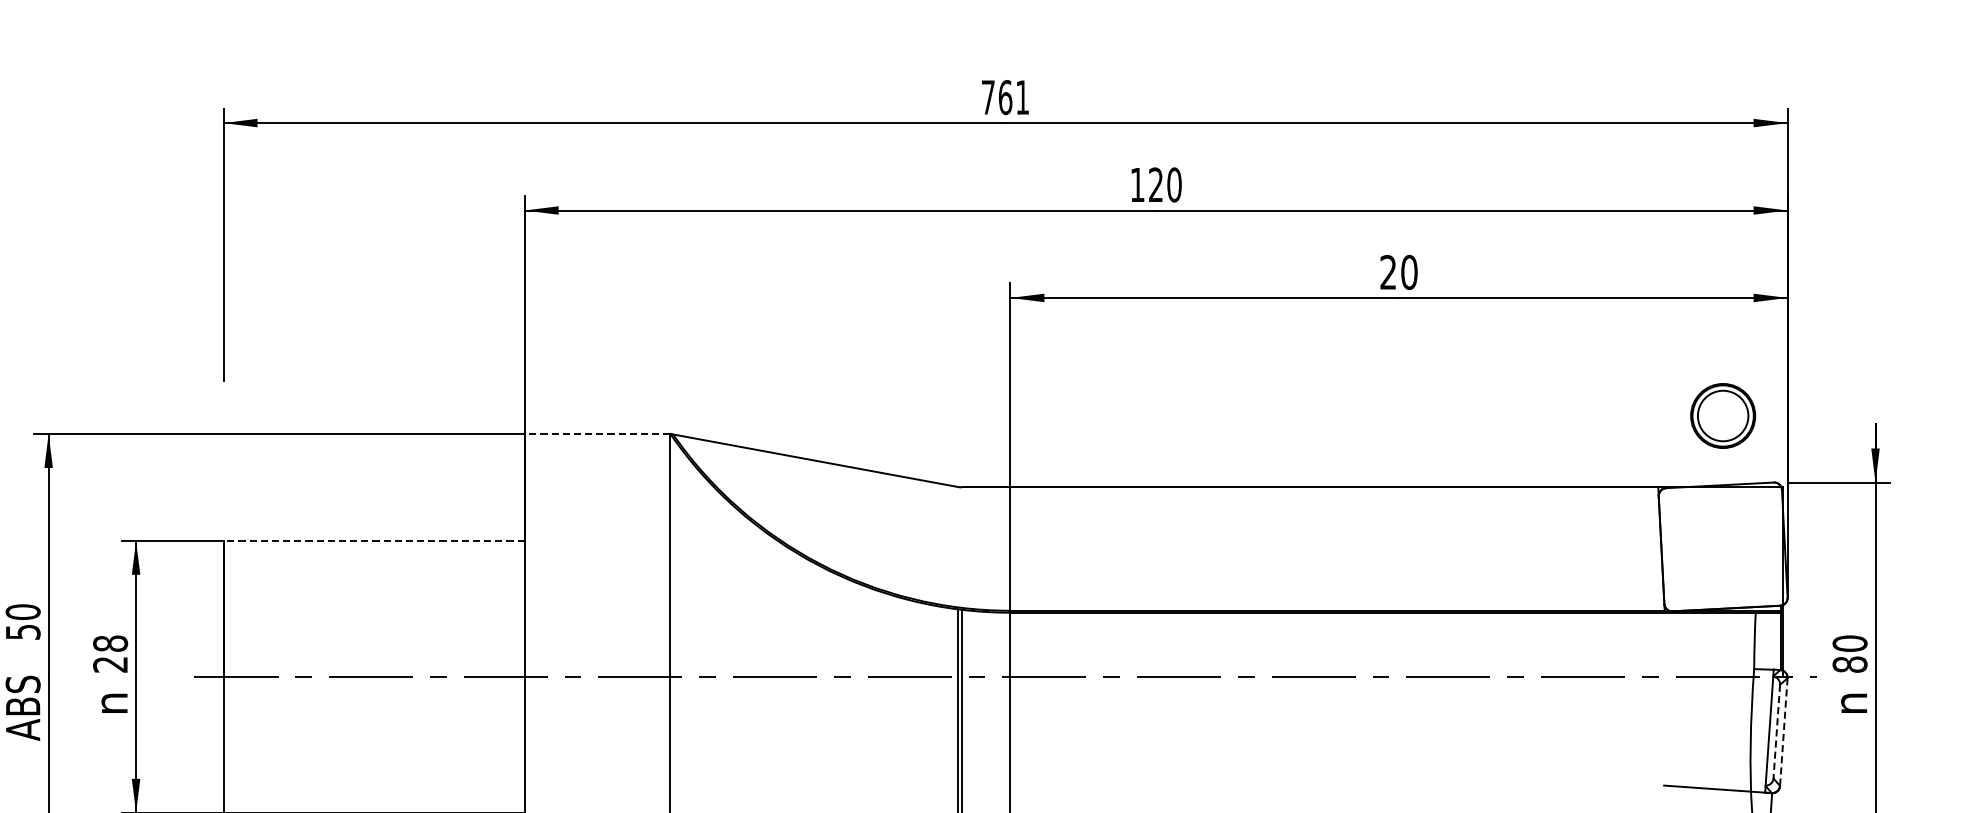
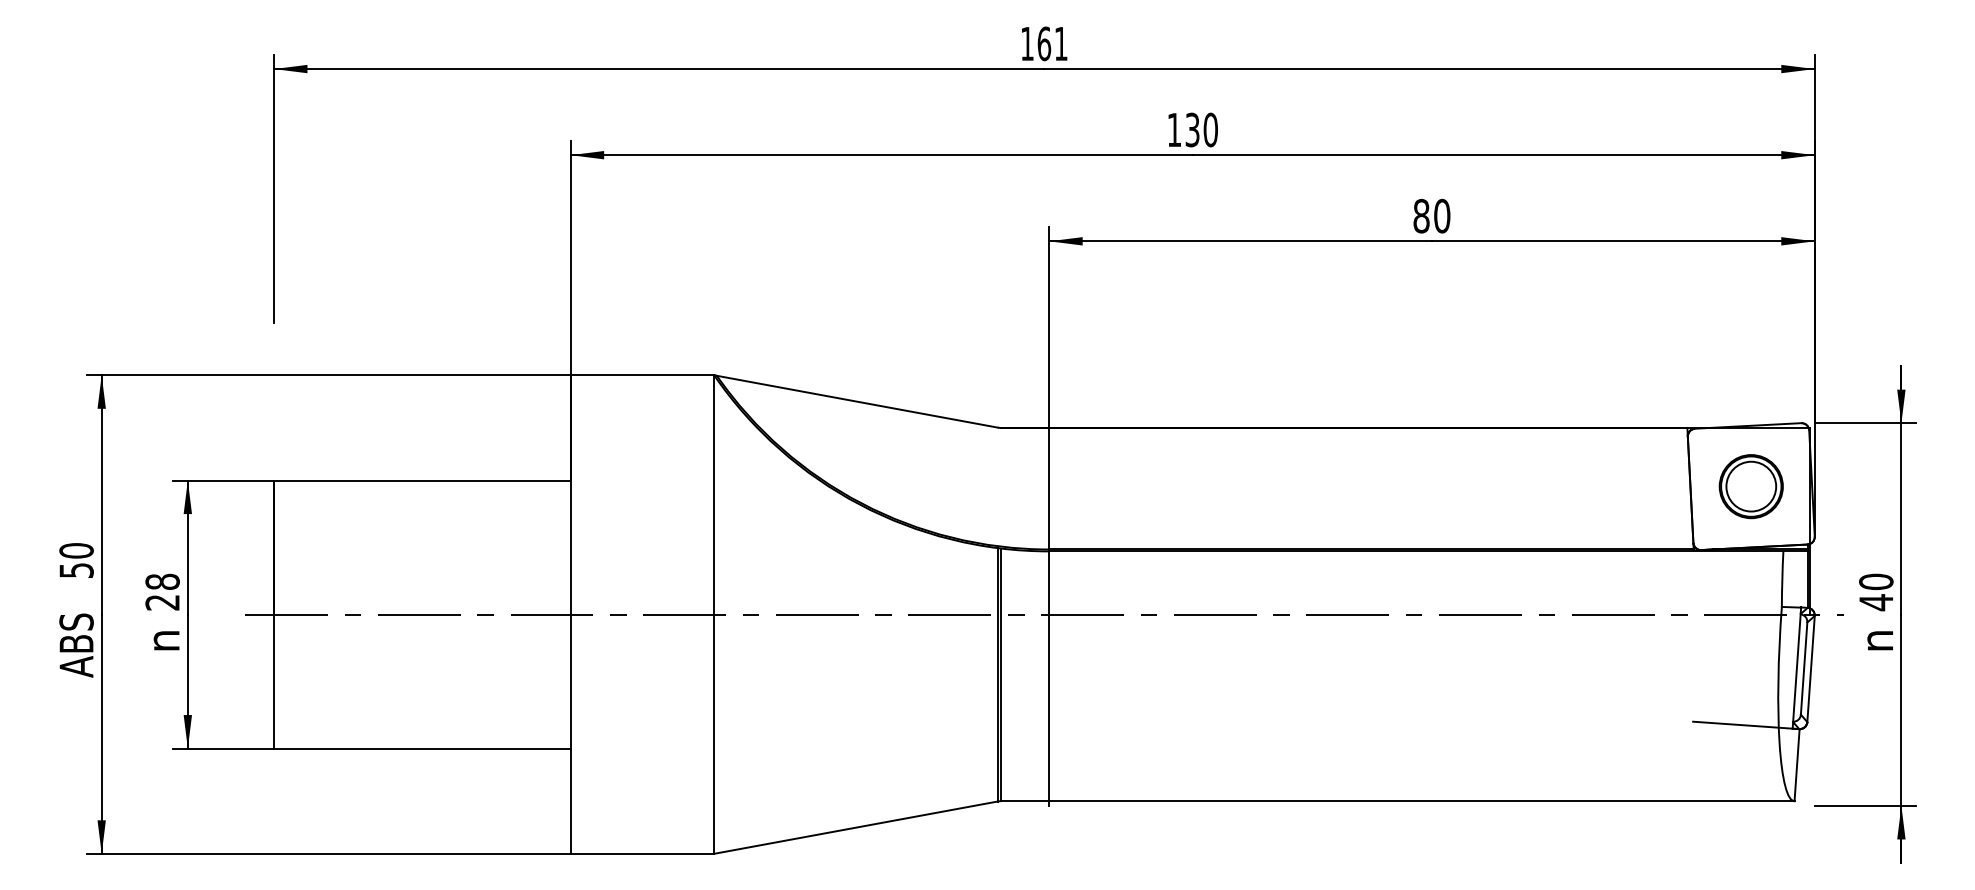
text: (988, 97) -> (1027, 43), 761 -> 161
text: (1155, 185) -> (1192, 130), 120 -> 130
text: (1388, 272) -> (1421, 216), 20 -> 80
part: (1722, 415) -> (1750, 486), moved
line: (597, 434) -> (642, 375), dashed -> solid
line: (373, 540) -> (421, 480), dashed -> solid
text: (1850, 664) -> (1876, 602), 80 -> 40
line: (1777, 732) -> (1804, 669), dashed -> solid
line: (1784, 732) -> (1811, 669), dashed -> solid

